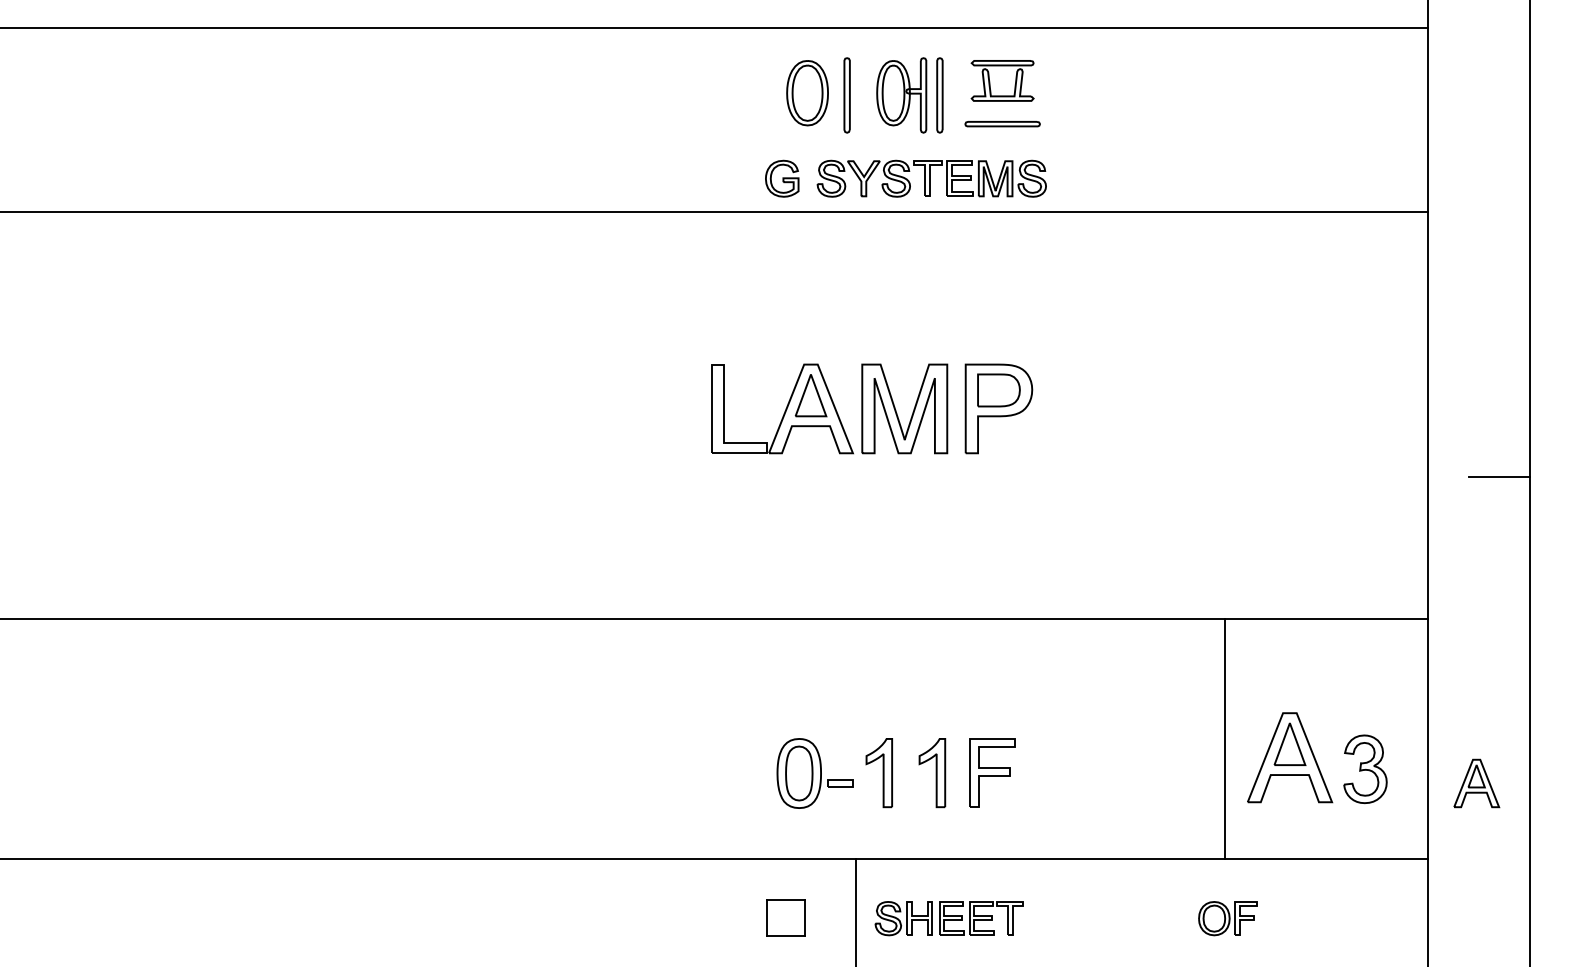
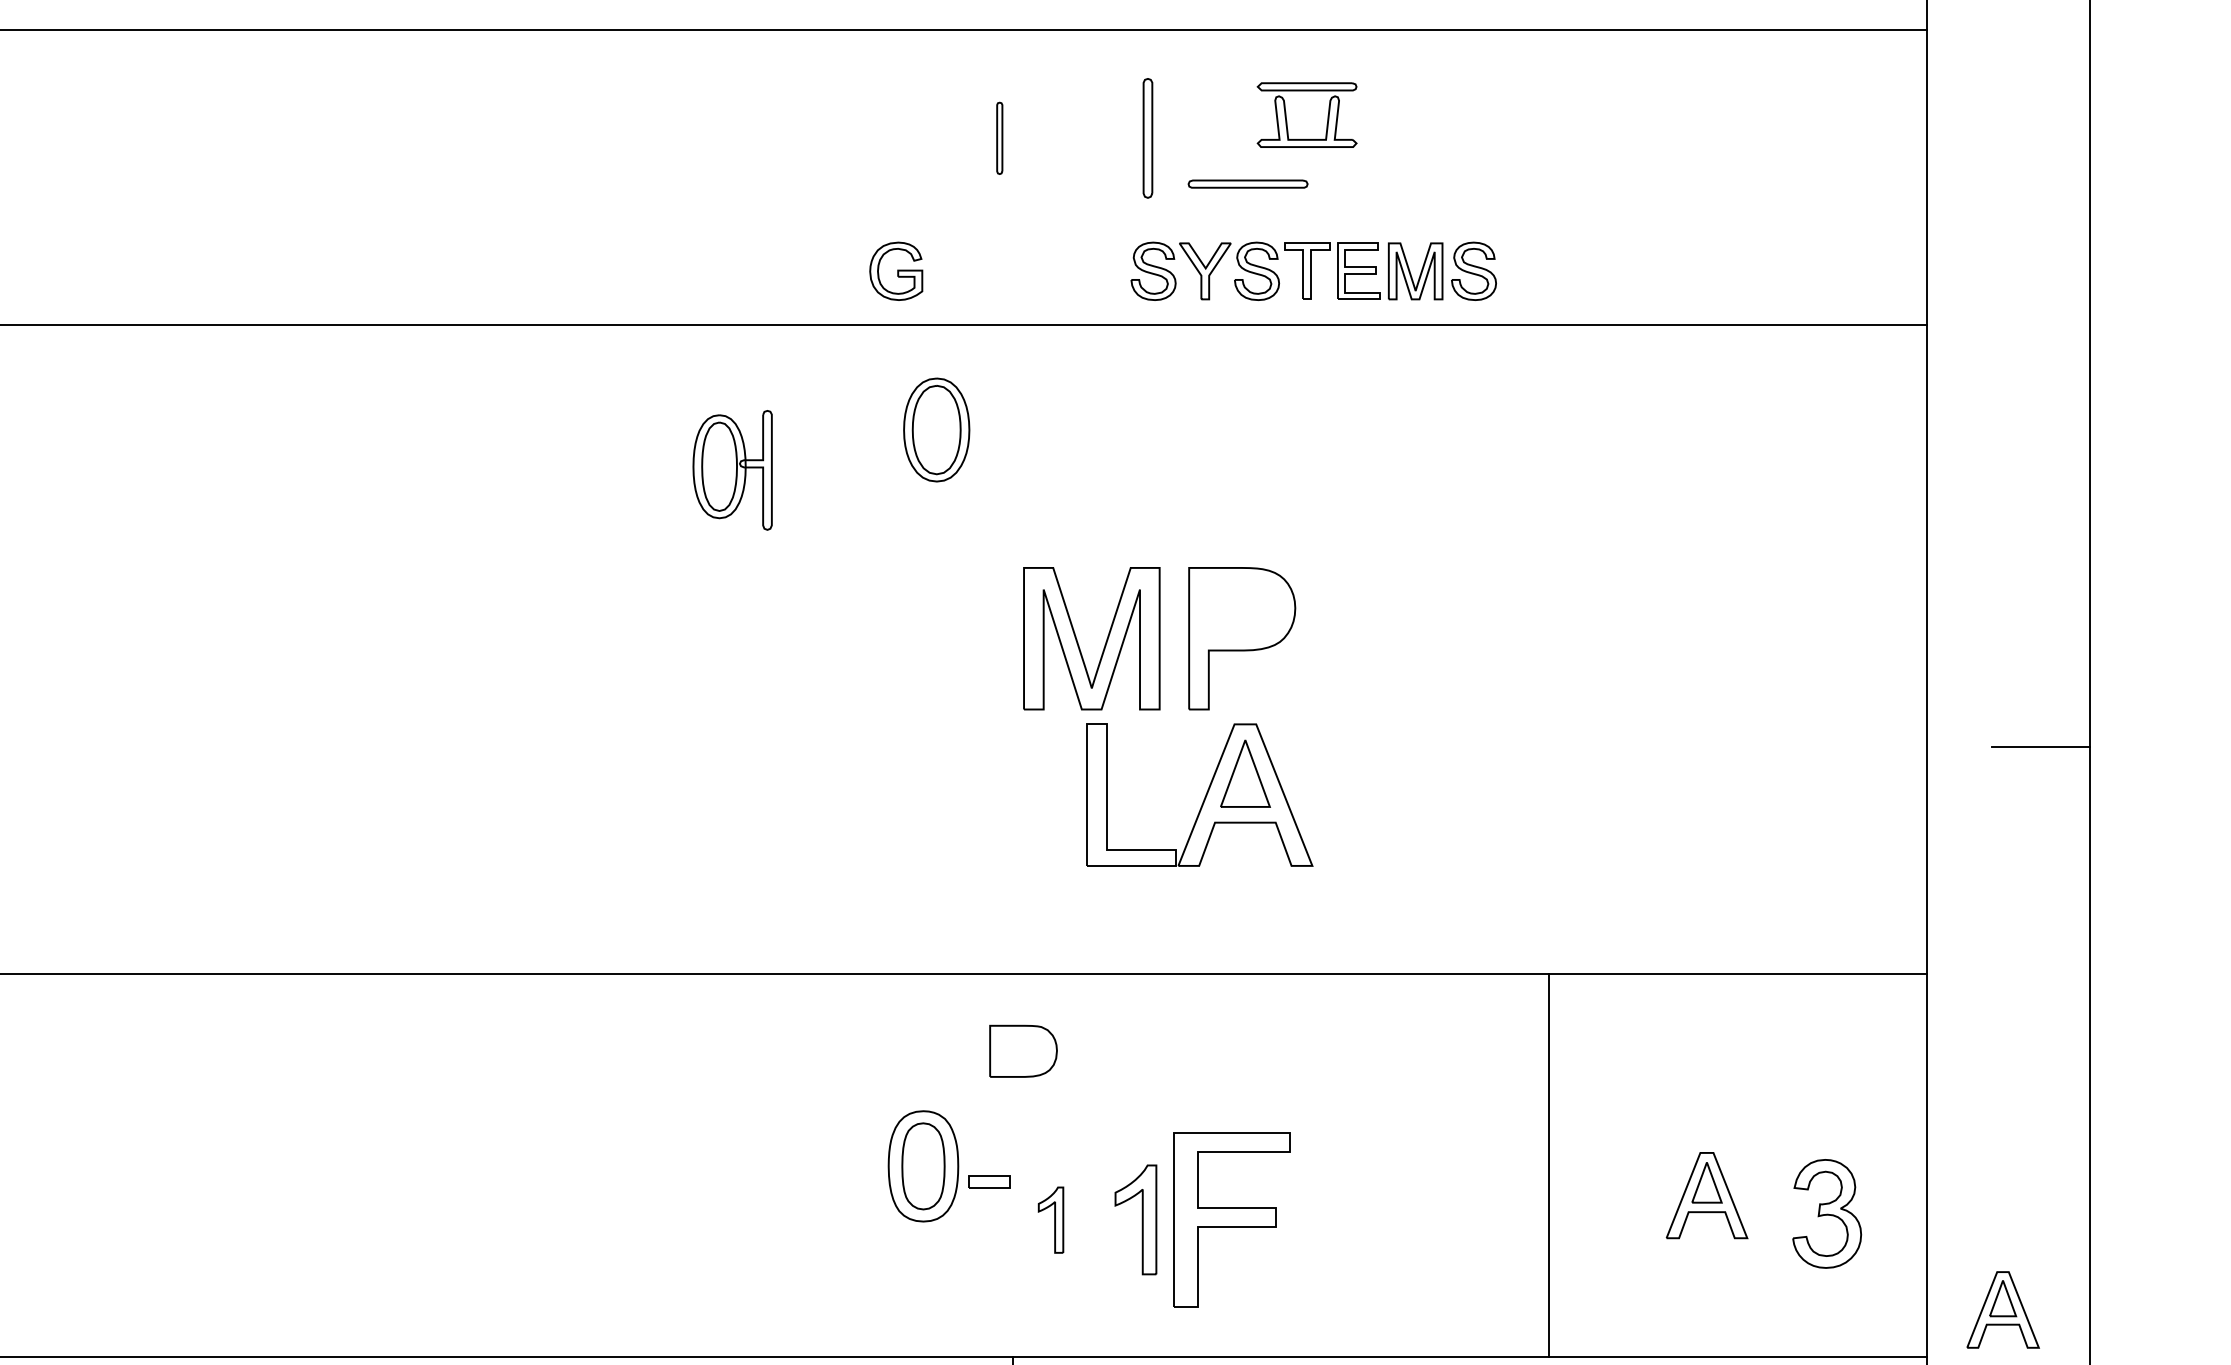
part: (990, 81) -> (1287, 116), moved
part: (807, 93) -> (936, 430), moved
part: (846, 95) -> (998, 138), size x0.6
part: (901, 95) -> (732, 470), moved
part: (931, 178) -> (1313, 270), moved
part: (998, 390) -> (1022, 1051), moved
part: (782, 408) -> (1199, 794), moved
line: (1224, 738) -> (1547, 1164), moved
part: (1290, 757) -> (1707, 1195), size x0.6
part: (992, 772) -> (1231, 1218), size x1.6
part: (814, 773) -> (947, 1166), moved
part: (878, 773) -> (1049, 1220), size x0.6
part: (1476, 783) -> (2002, 1309), moved

